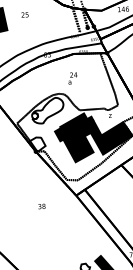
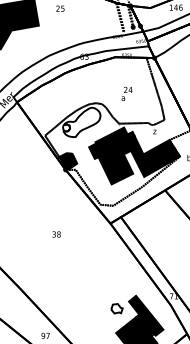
text: (72, 78) -> (126, 93), moved
fill: (38, 144) -> (68, 161), added
text: (41, 206) -> (56, 234), moved

